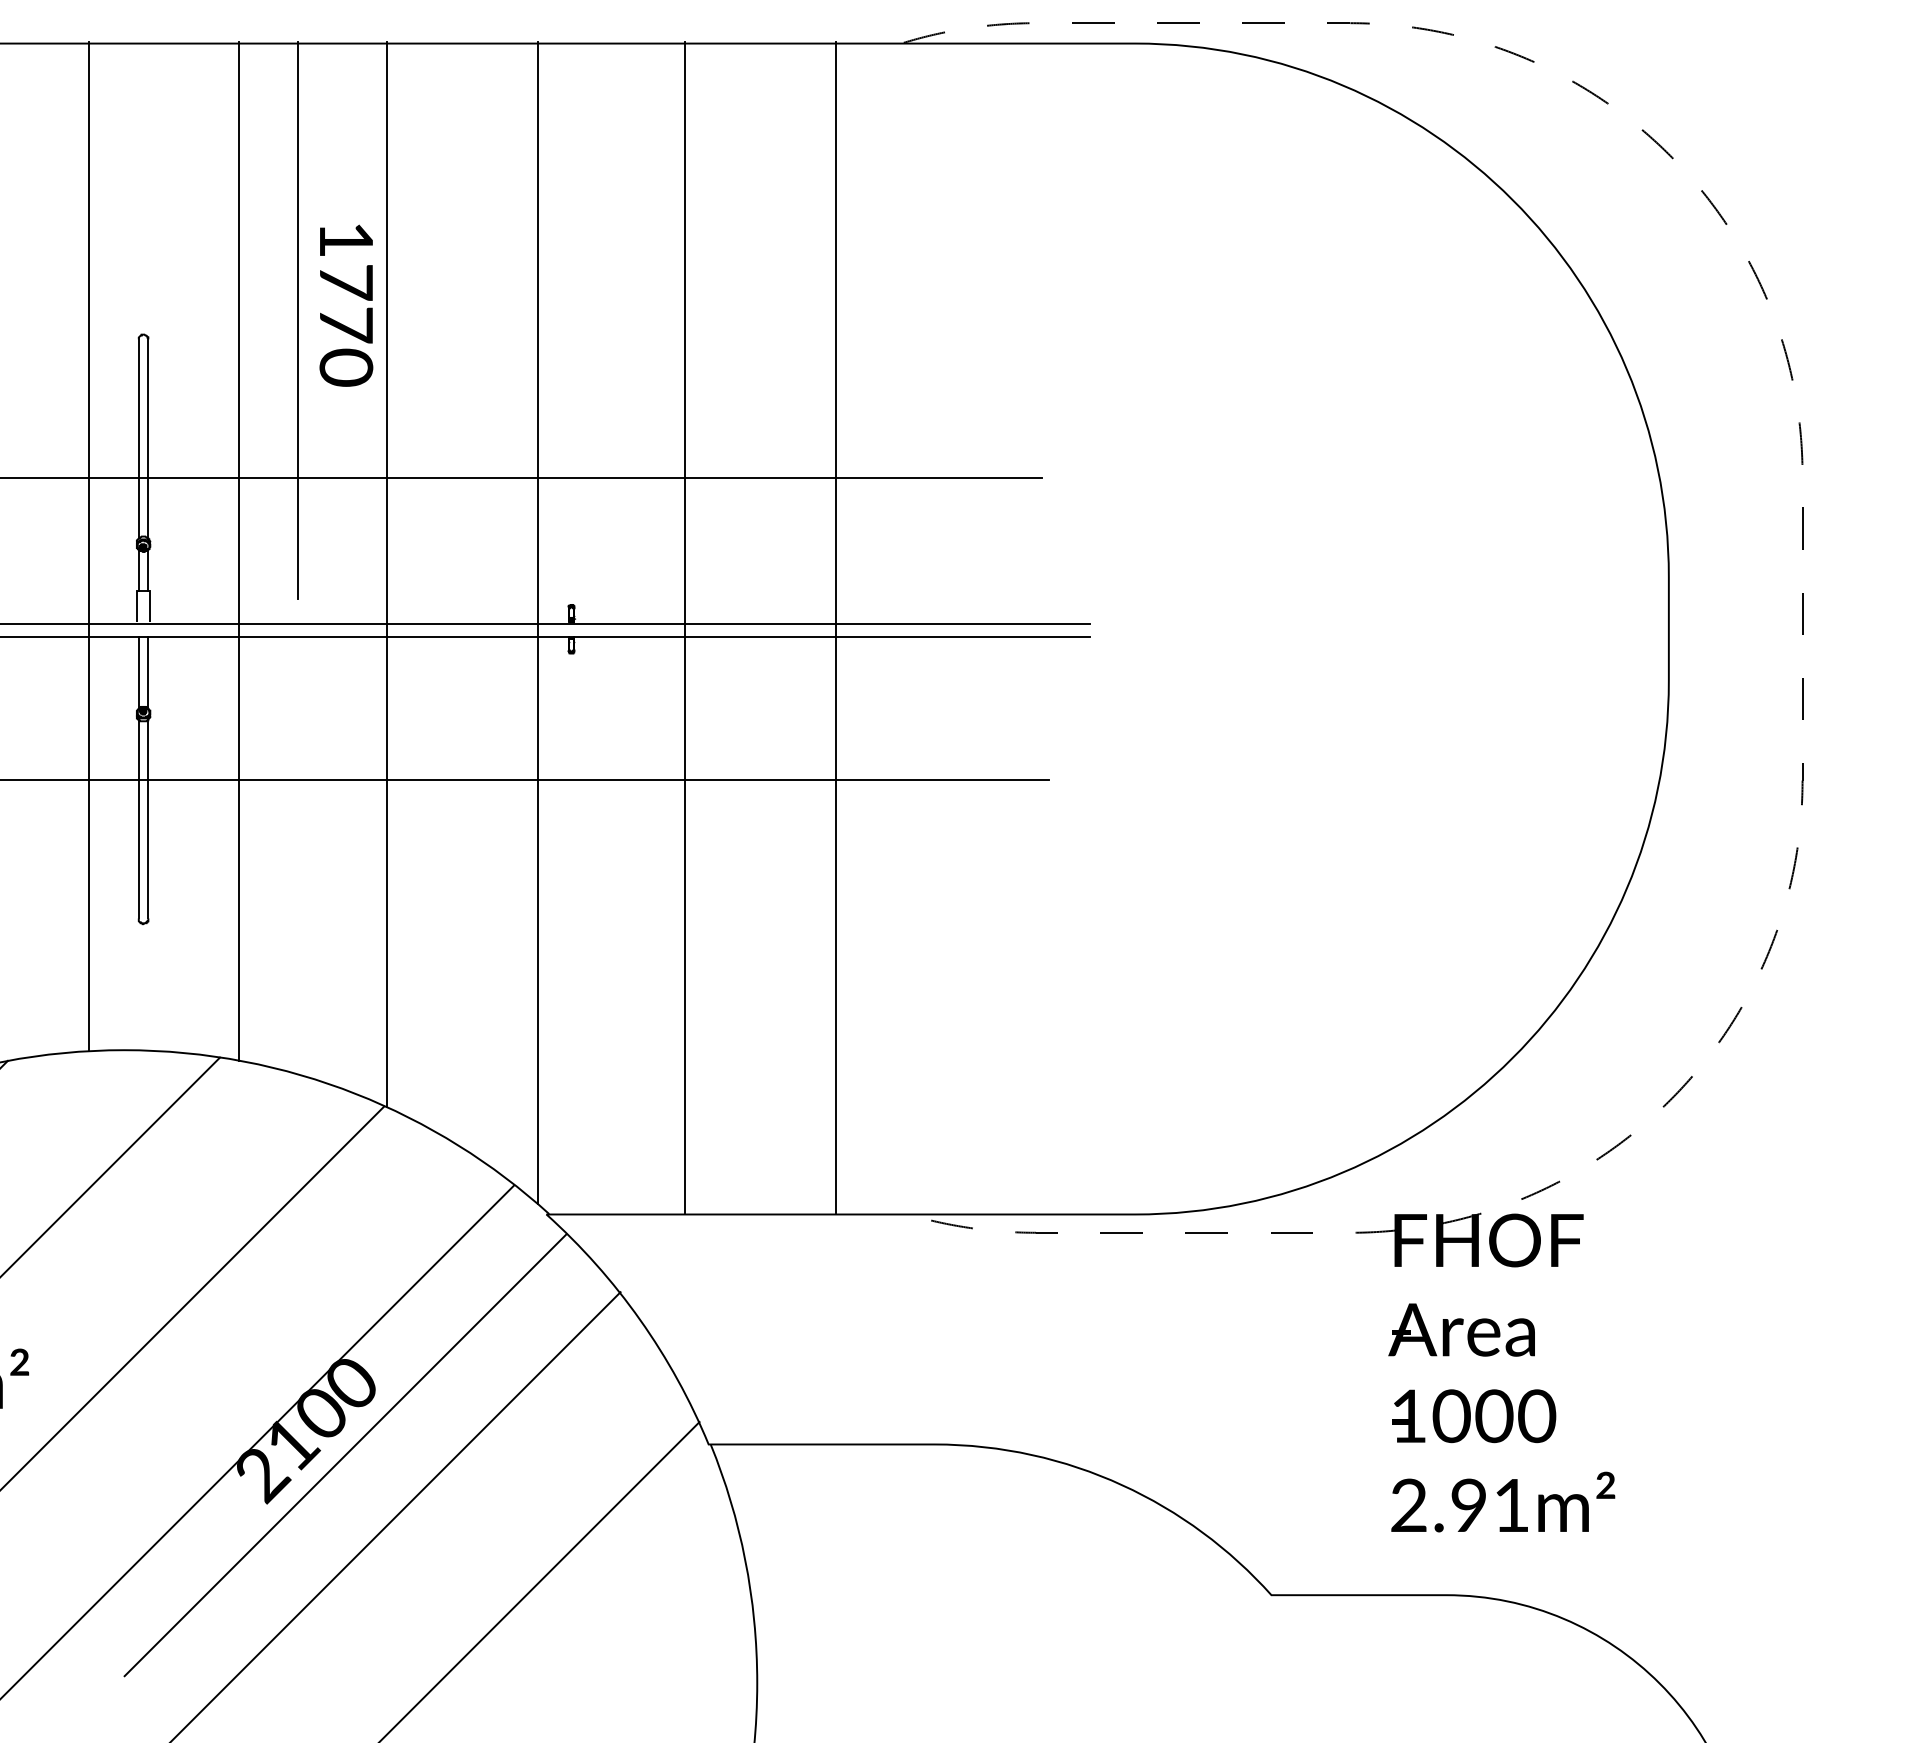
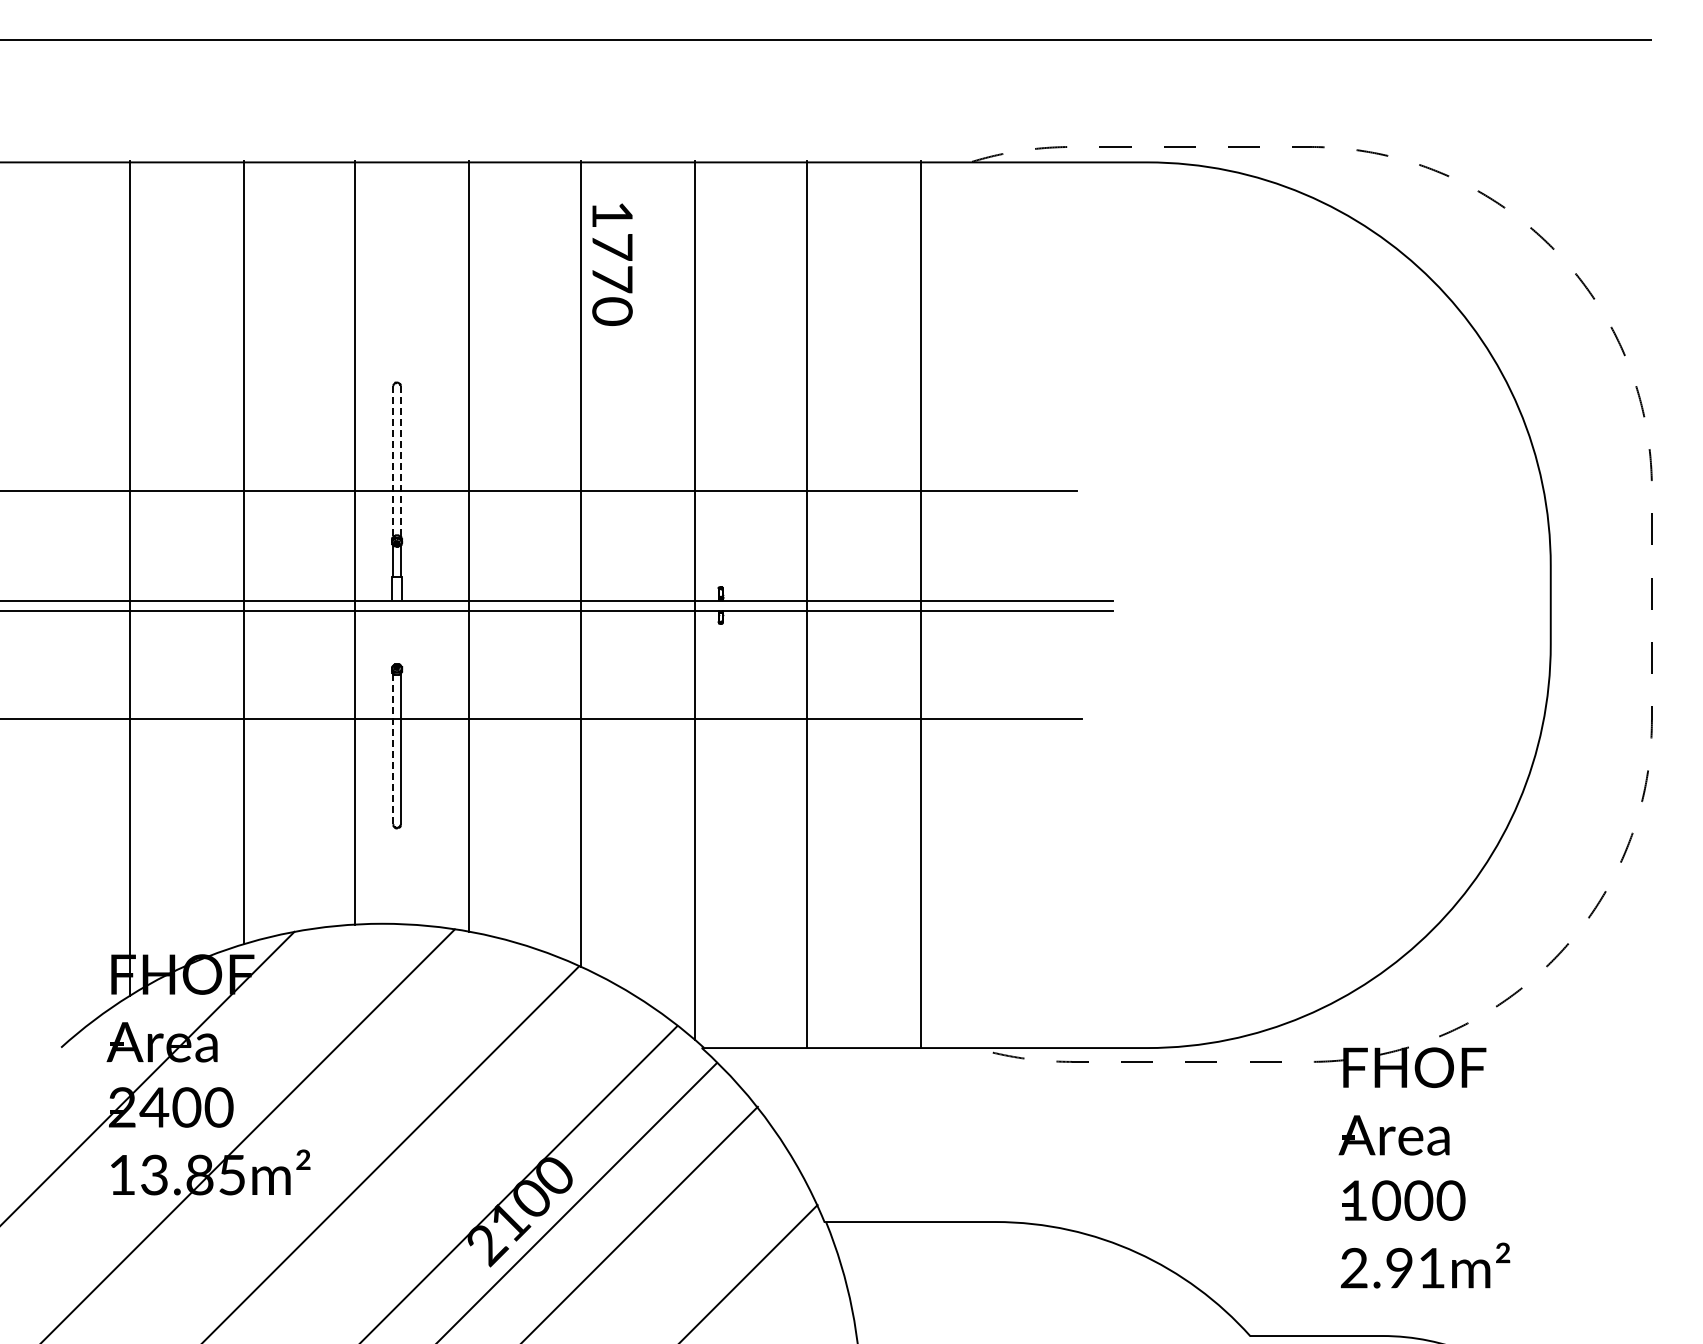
text: (346, 305) -> (612, 264), moved
line: (297, 320) -> (513, 371), removed
line: (138, 439) -> (393, 461), solid -> dashed
line: (148, 439) -> (400, 461), solid -> dashed
line: (138, 673) -> (393, 638), removed
line: (148, 673) -> (400, 638), removed
line: (138, 819) -> (393, 749), solid -> dashed

